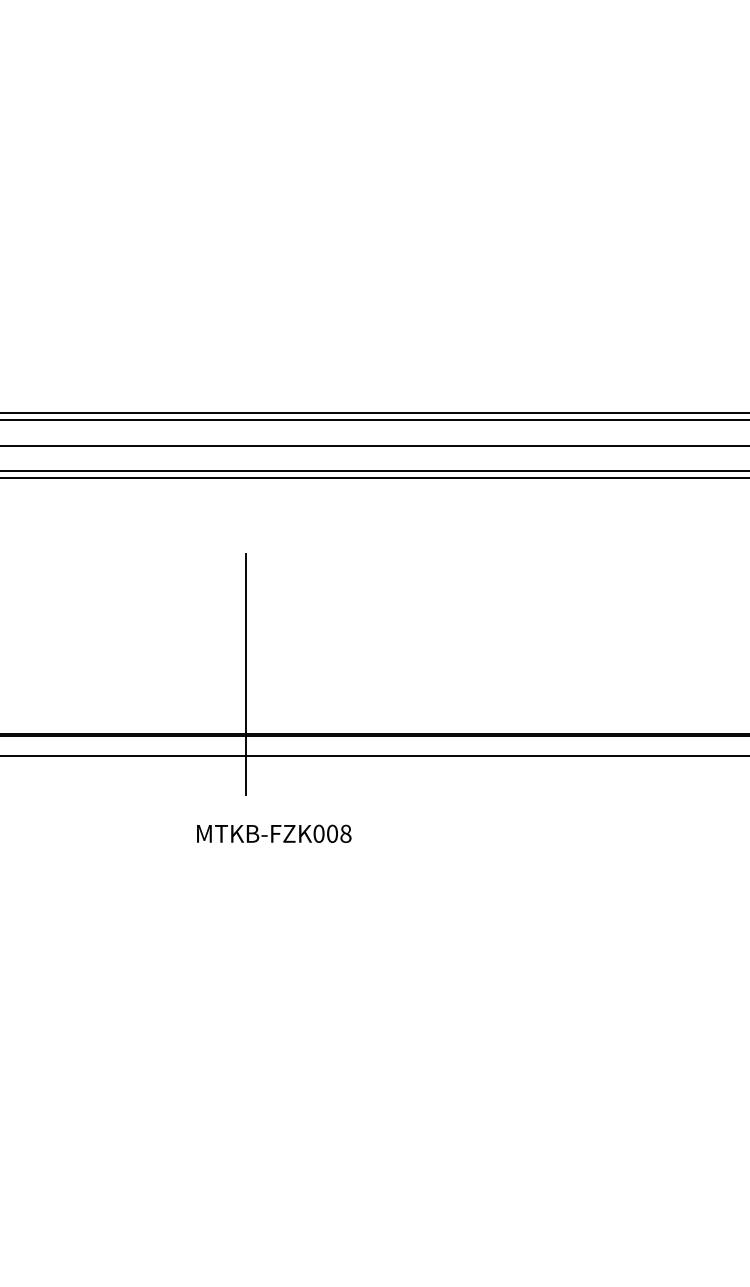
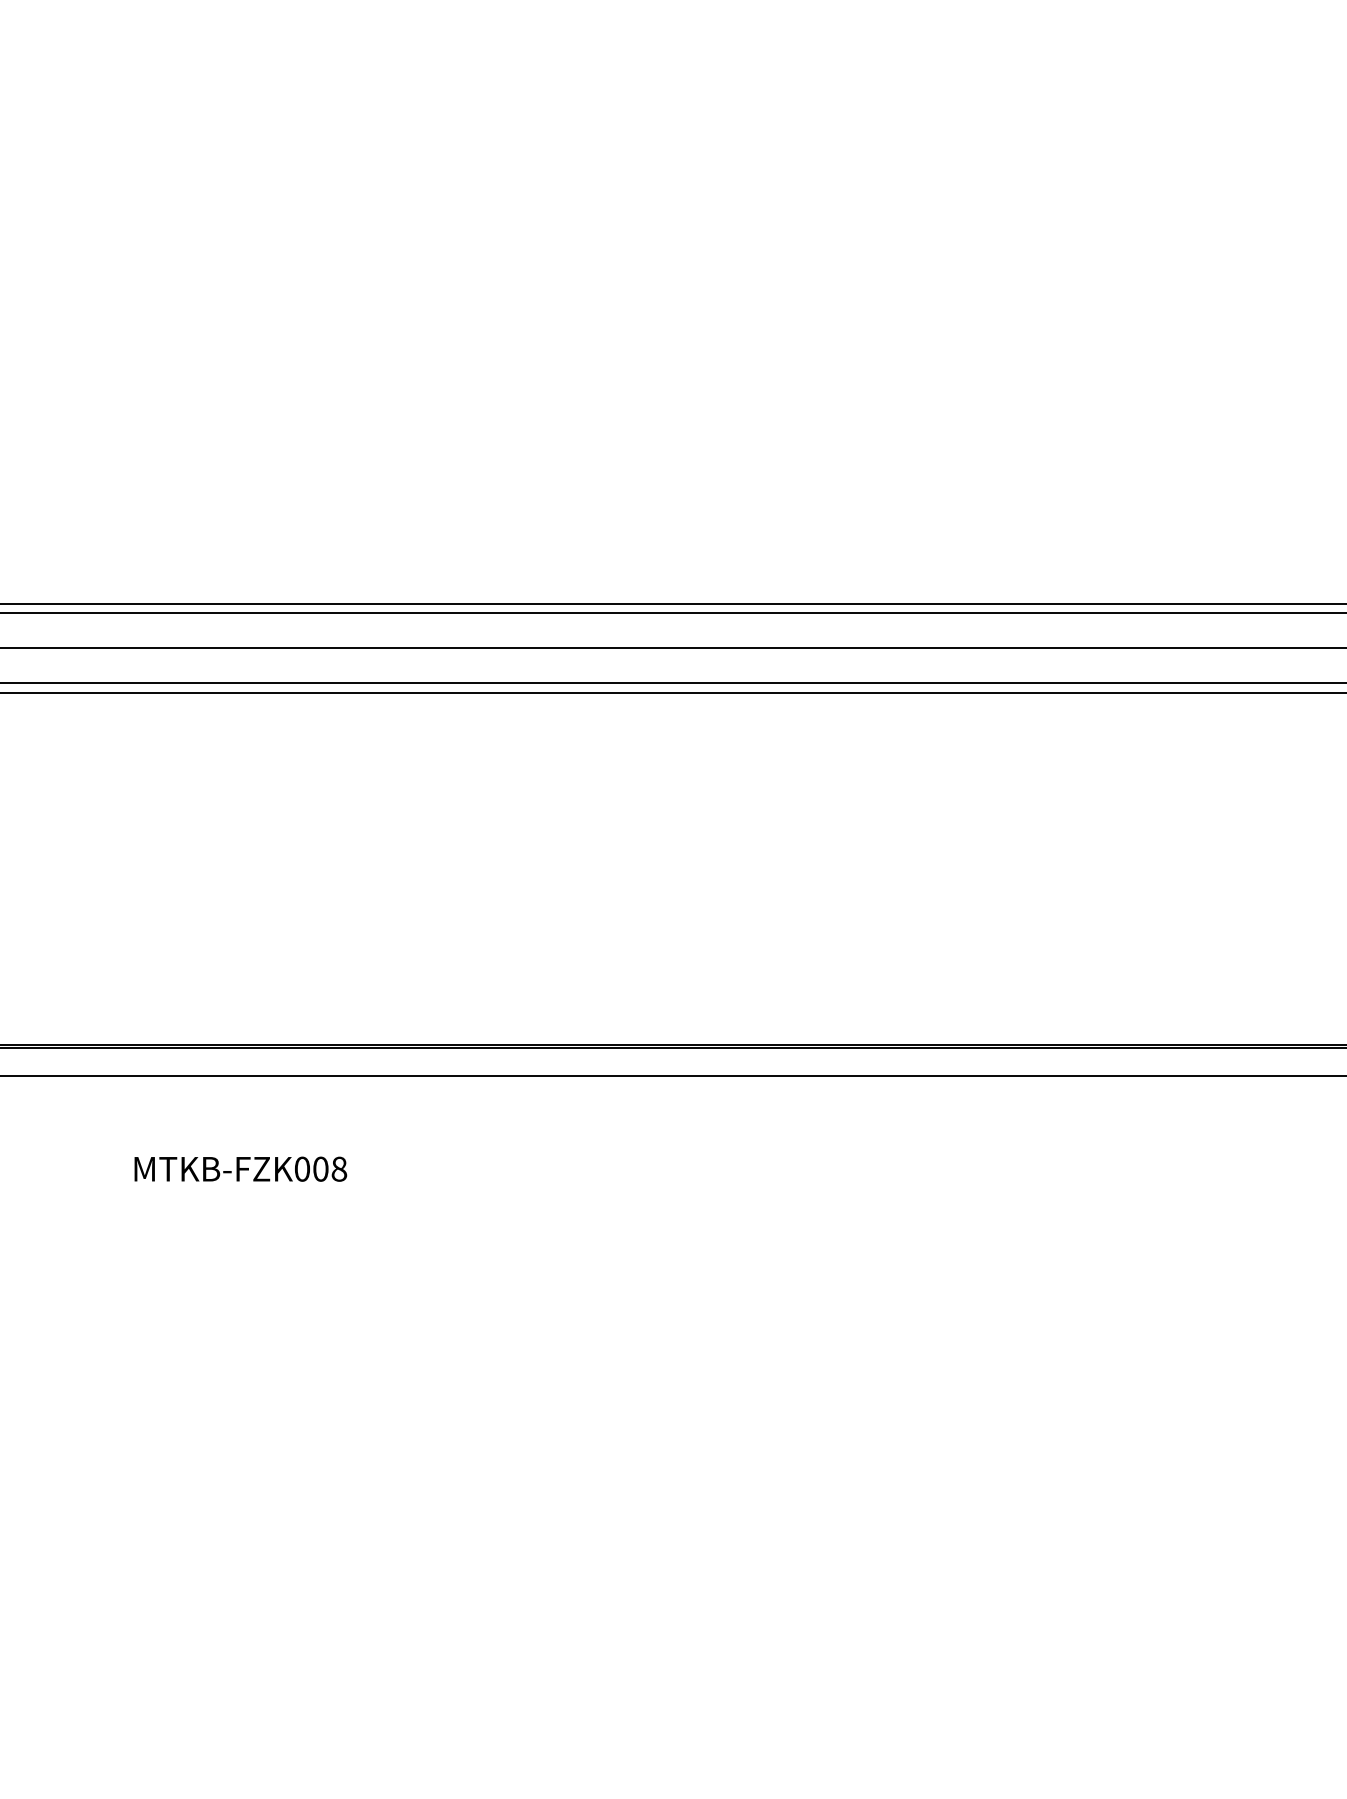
line: (245, 674) -> (258, 962), removed
text: (274, 833) -> (240, 1168), moved

